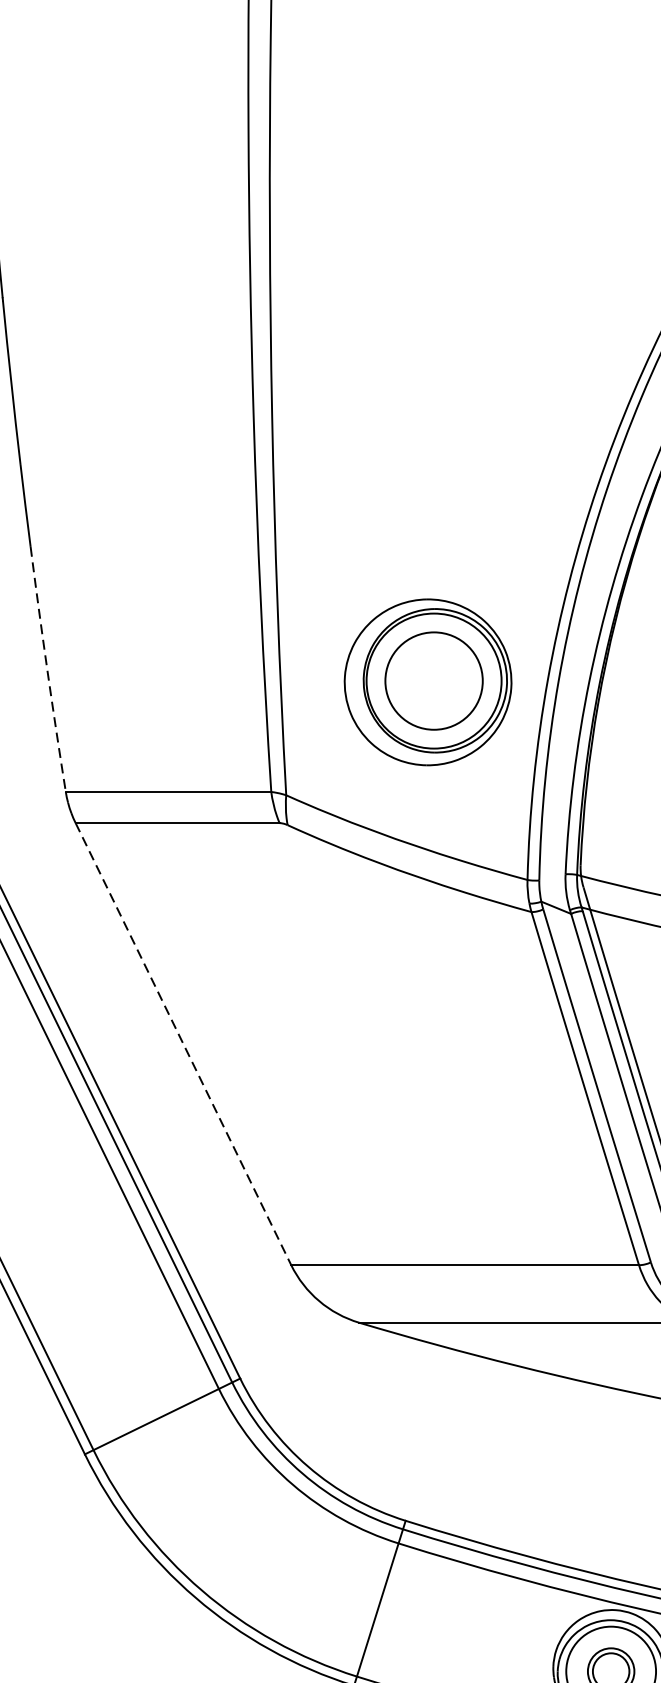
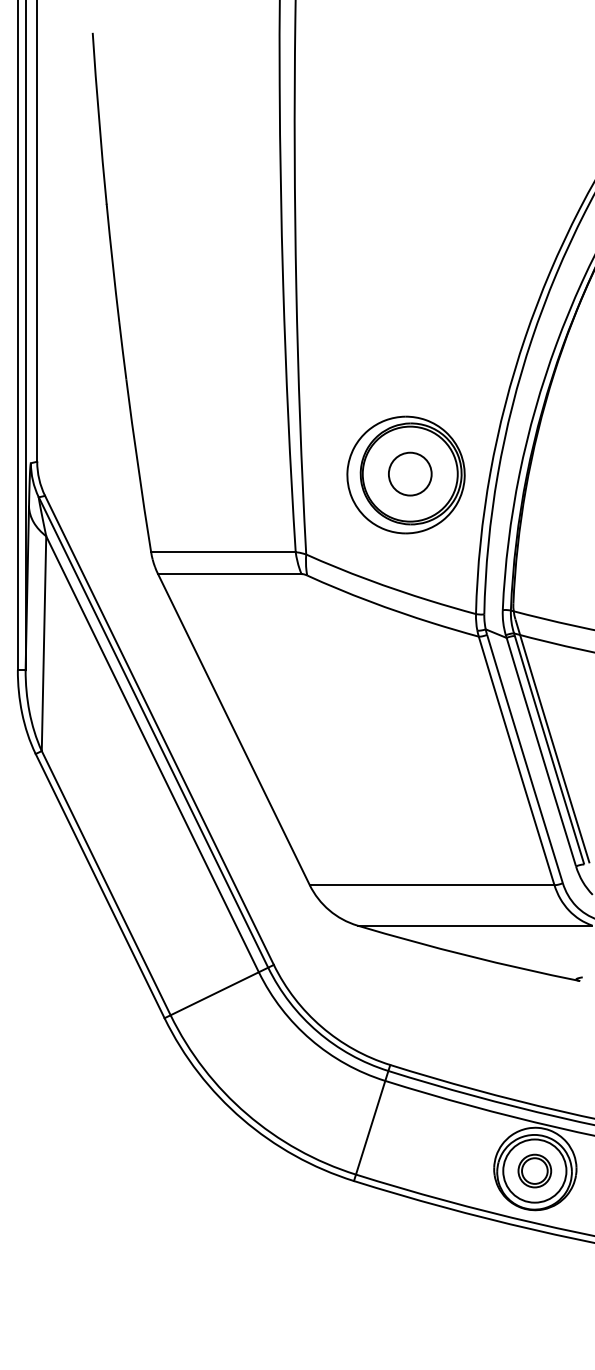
arc: (47, 670) -> (138, 466), dashed -> solid
circle: (432, 680) -> (409, 473), size x0.62
line: (184, 1045) -> (234, 730), dashed -> solid

